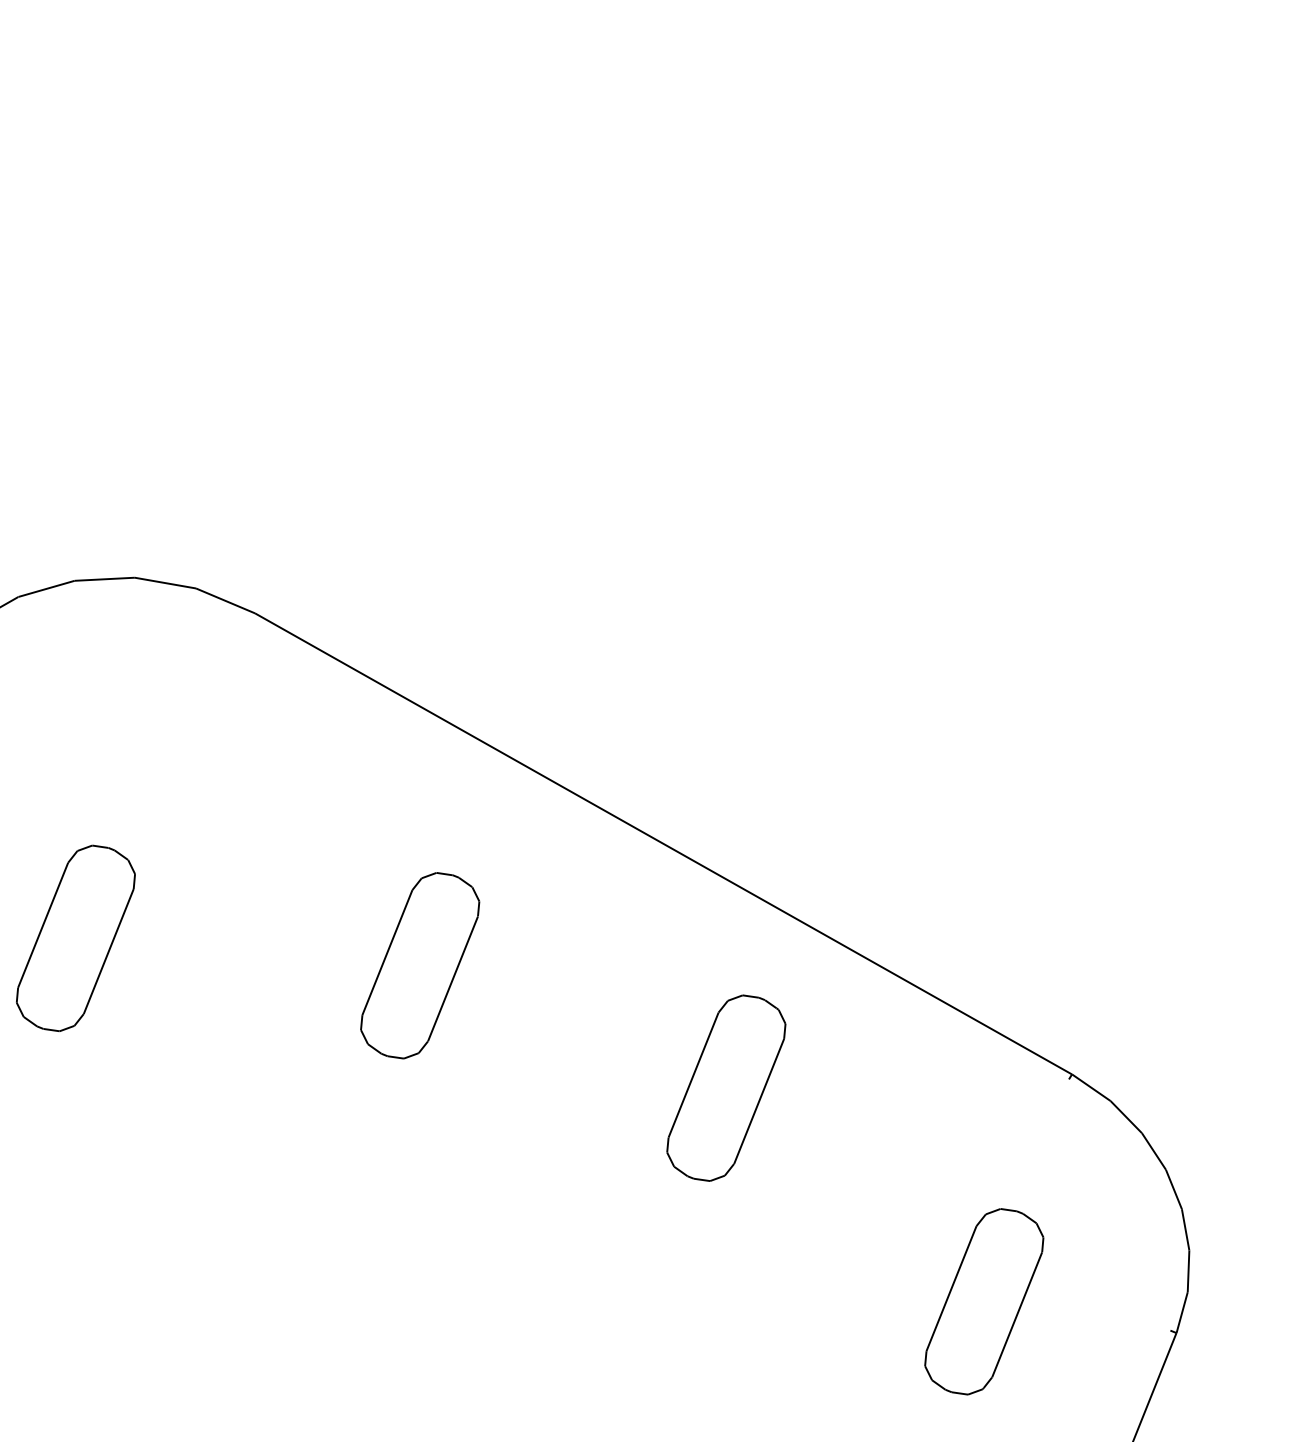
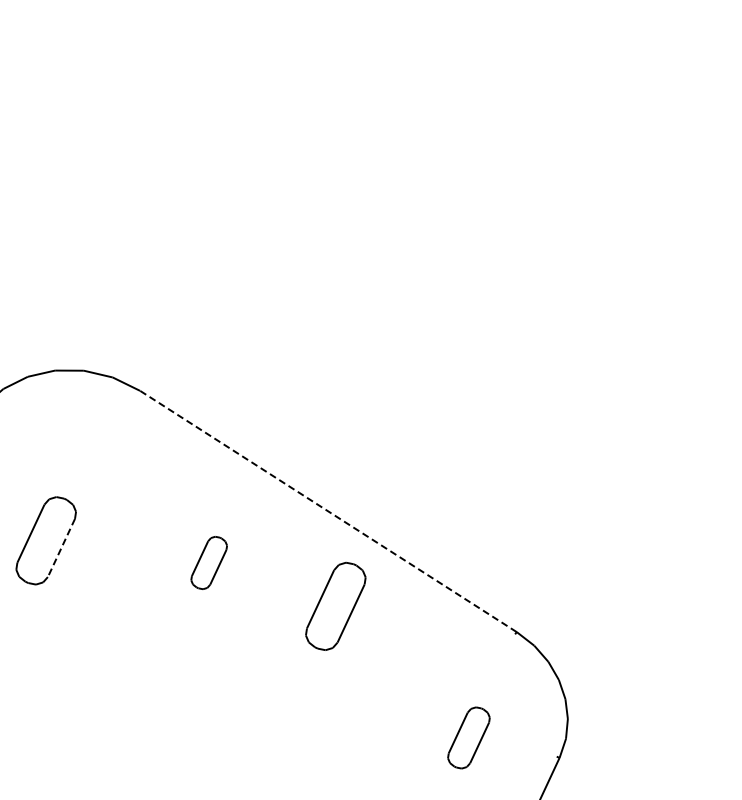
line: (663, 843) -> (328, 511), solid -> dashed
line: (108, 952) -> (61, 548), solid -> dashed
part: (418, 964) -> (208, 562), size x0.6
part: (725, 1086) -> (335, 605), moved
part: (983, 1300) -> (468, 737), size x0.7

